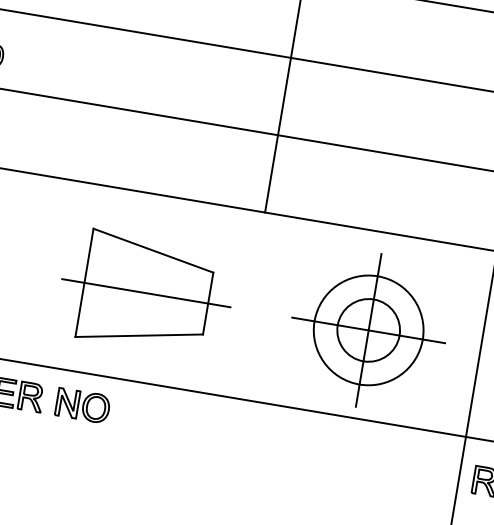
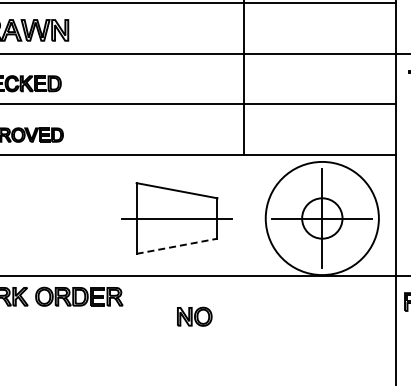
circle: (367, 330) -> (321, 218), size x1.6
line: (139, 336) -> (177, 246), solid -> dashed
part: (82, 405) -> (194, 316), moved

